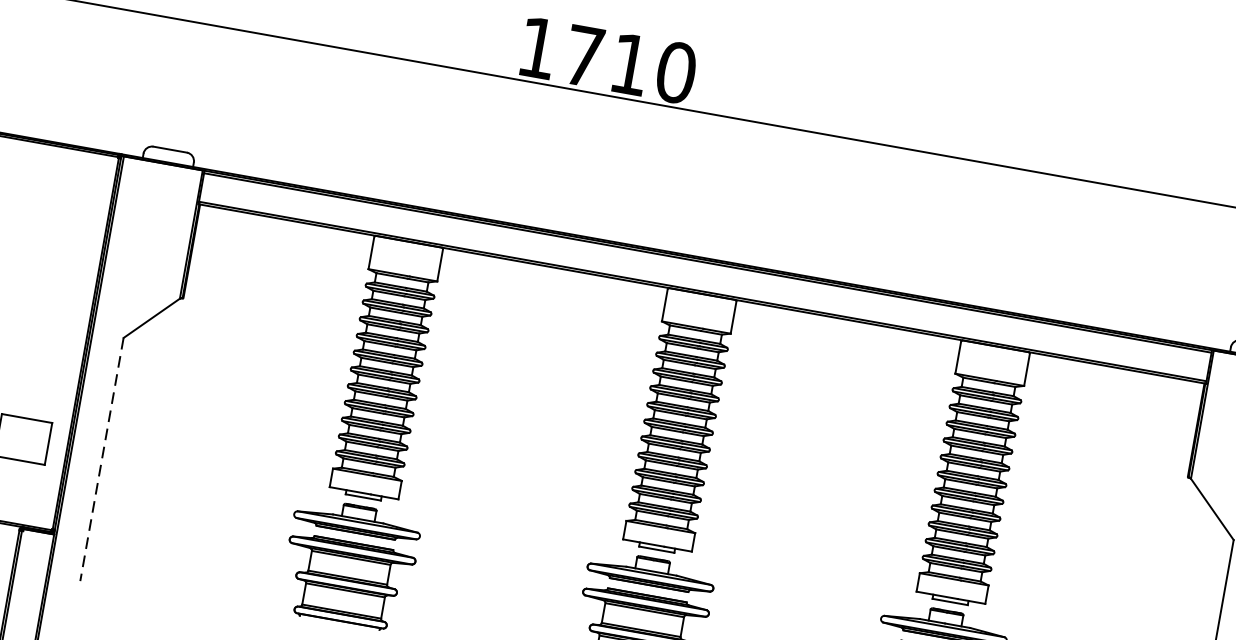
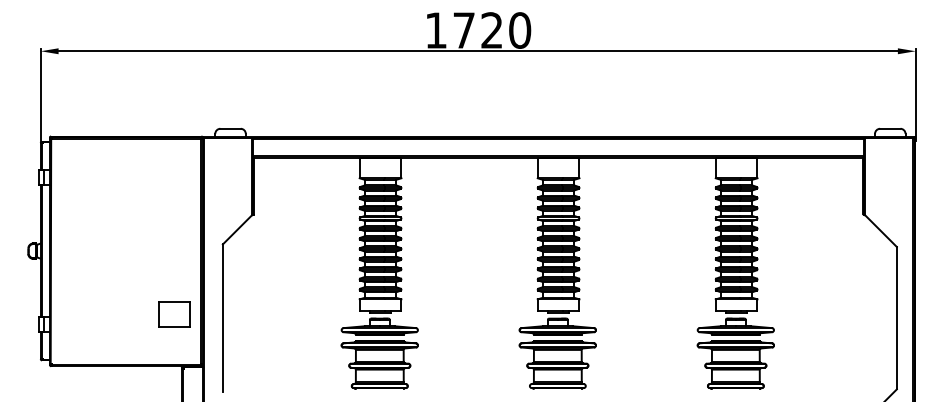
text: (629, 64) -> (491, 30), 1710 -> 1720
line: (101, 459) -> (222, 318), dashed -> solid

